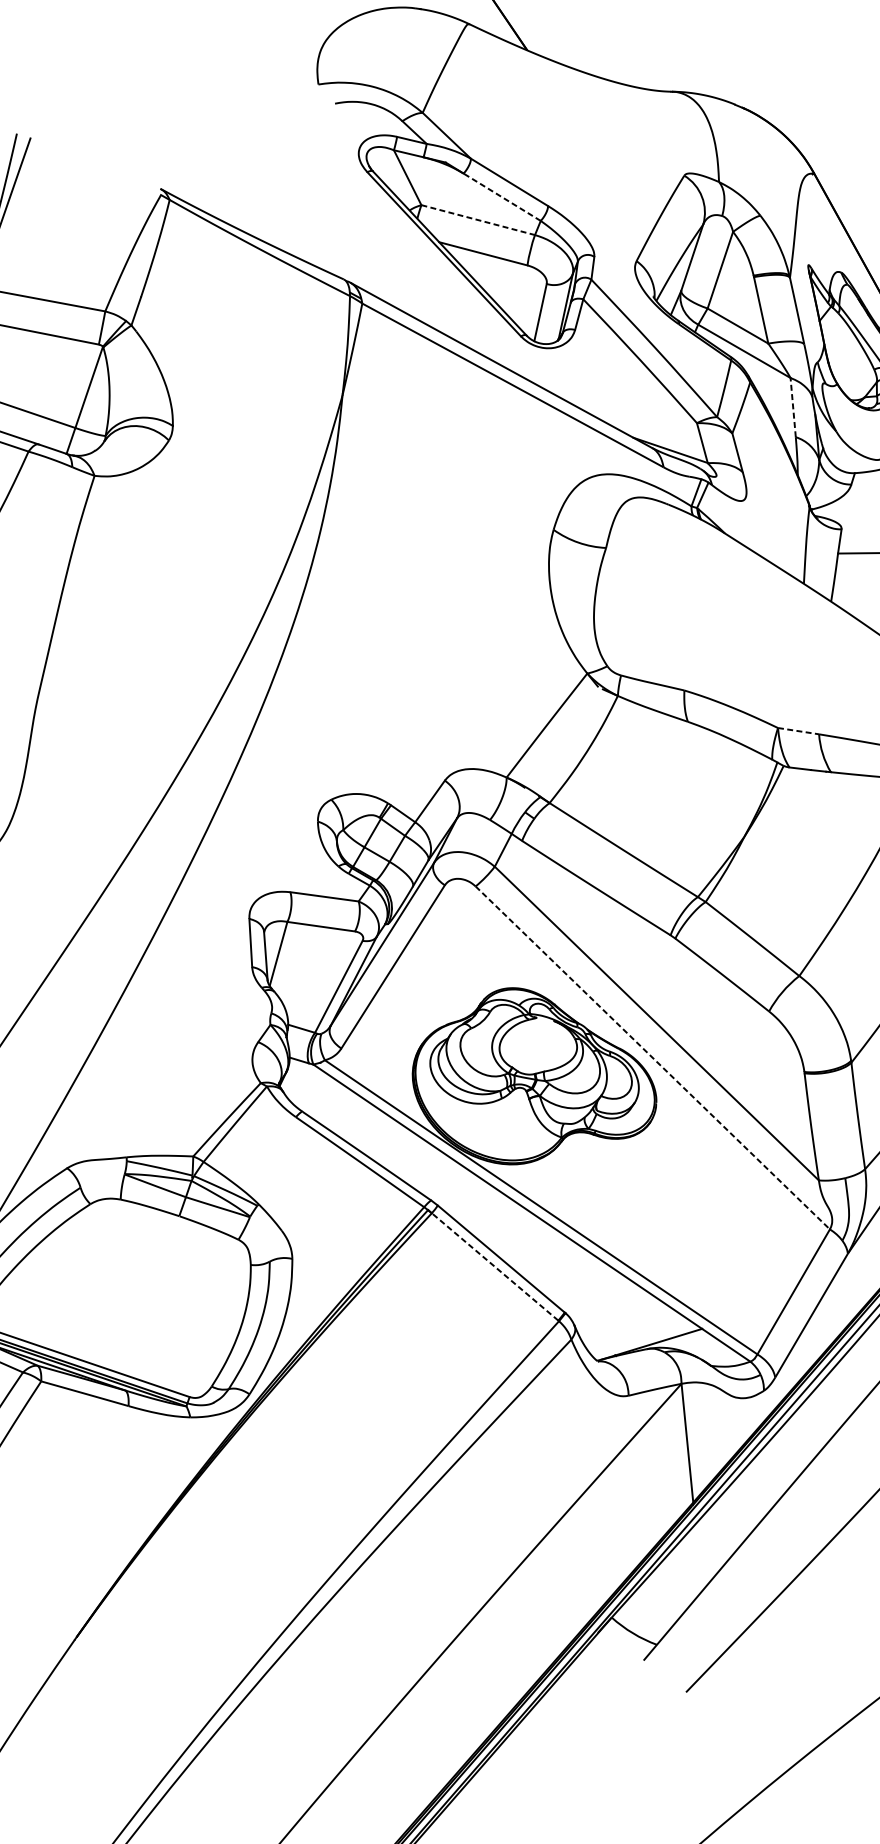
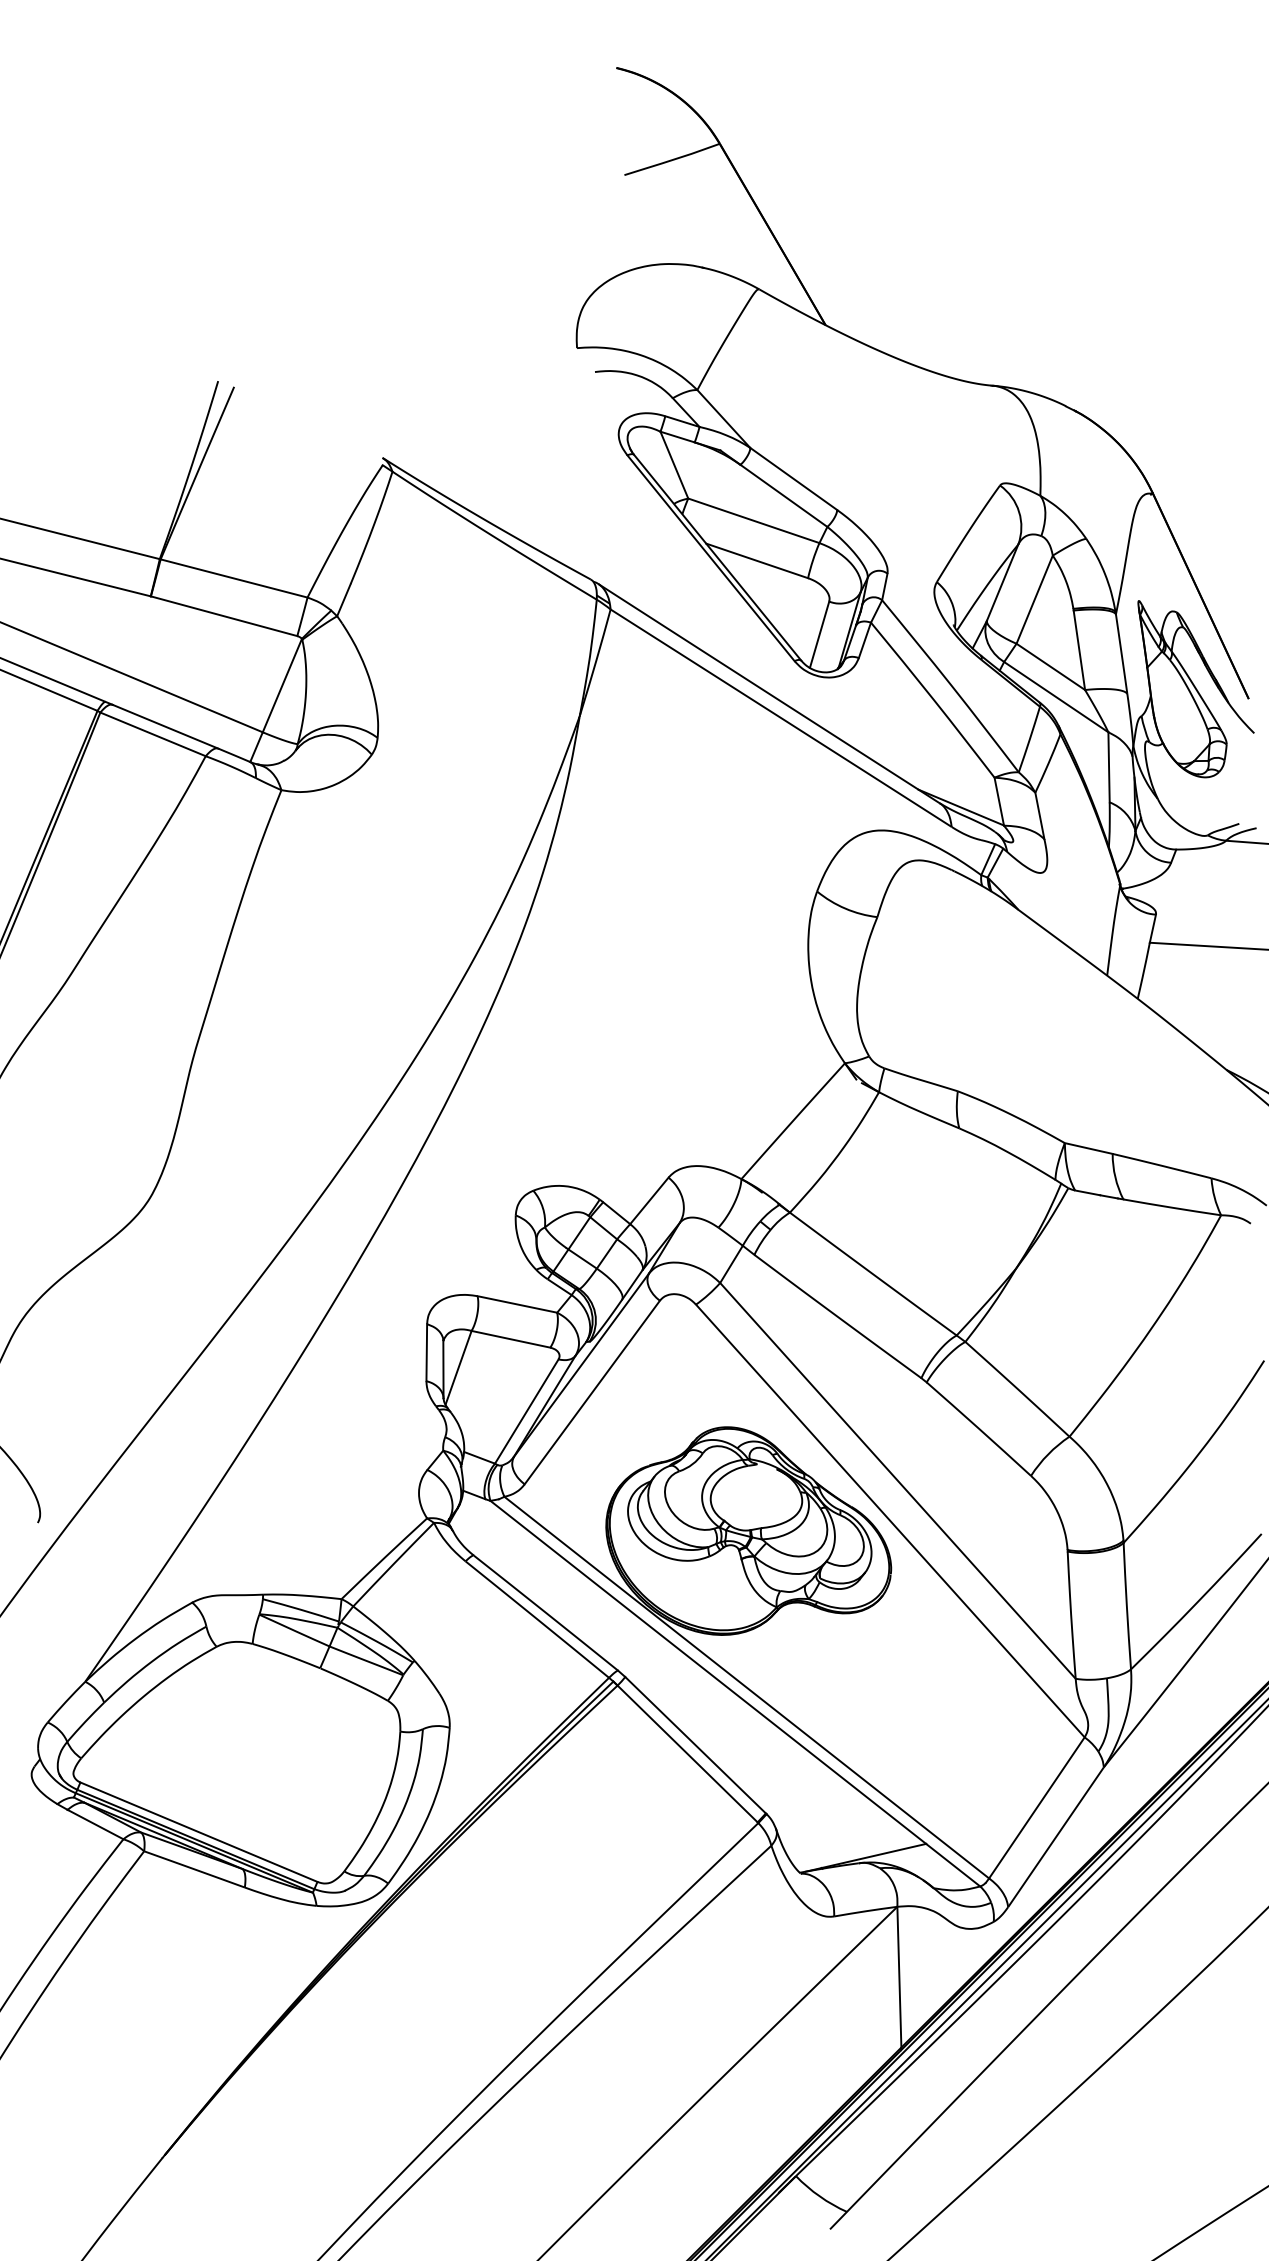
line: (501, 196) -> (783, 495), dashed -> solid
line: (478, 219) -> (754, 520), dashed -> solid
line: (793, 406) -> (1109, 766), dashed -> solid
line: (798, 731) -> (1088, 1148), dashed -> solid
line: (652, 1057) -> (890, 1520), dashed -> solid
line: (494, 1266) -> (687, 1753), dashed -> solid

